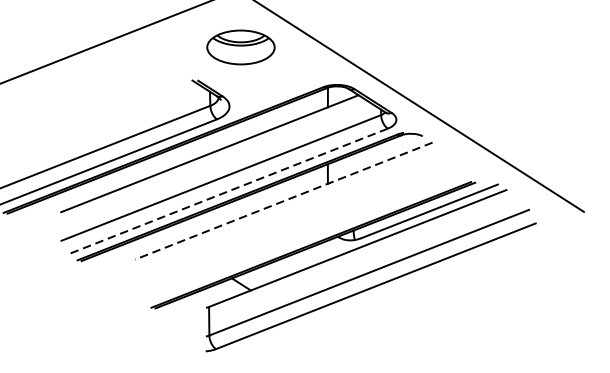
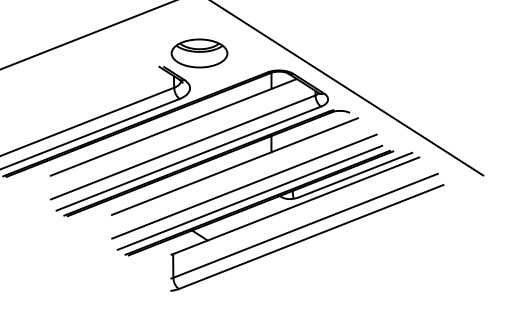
part: (240, 47) -> (199, 53), moved
line: (227, 191) -> (188, 158), dashed -> solid
line: (283, 201) -> (234, 166), dashed -> solid
line: (295, 225) -> (244, 186), added
line: (301, 238) -> (249, 197), added

